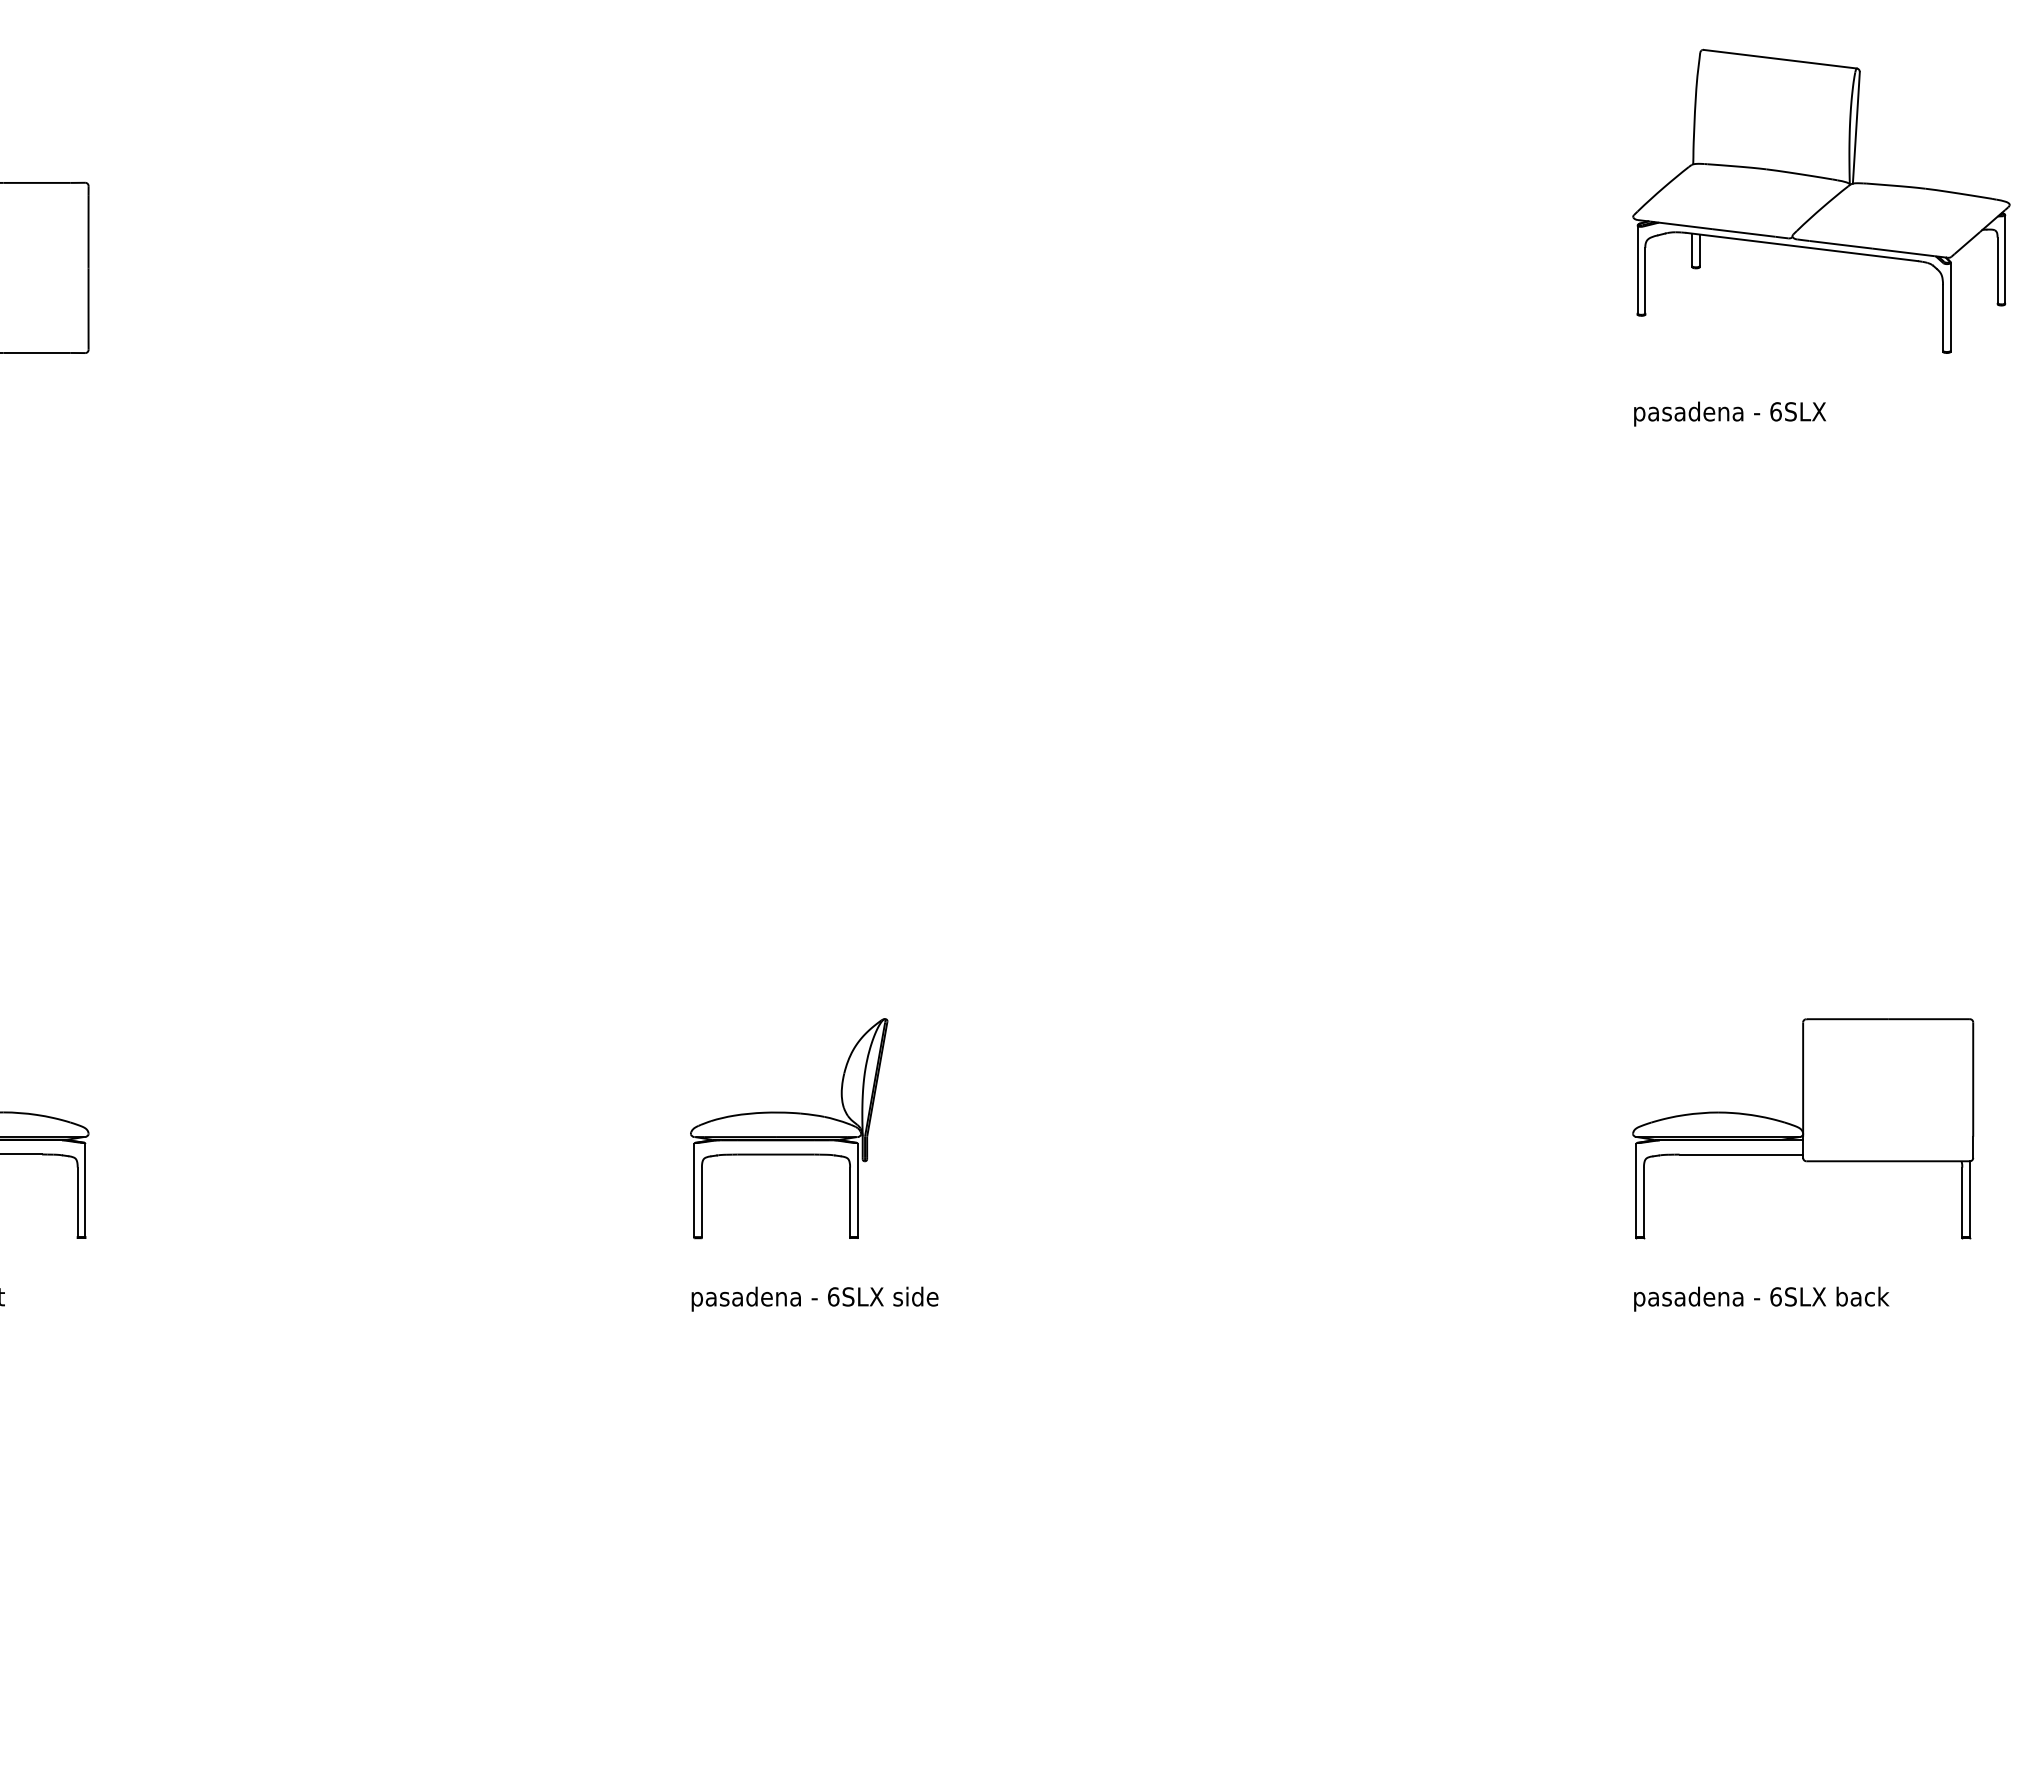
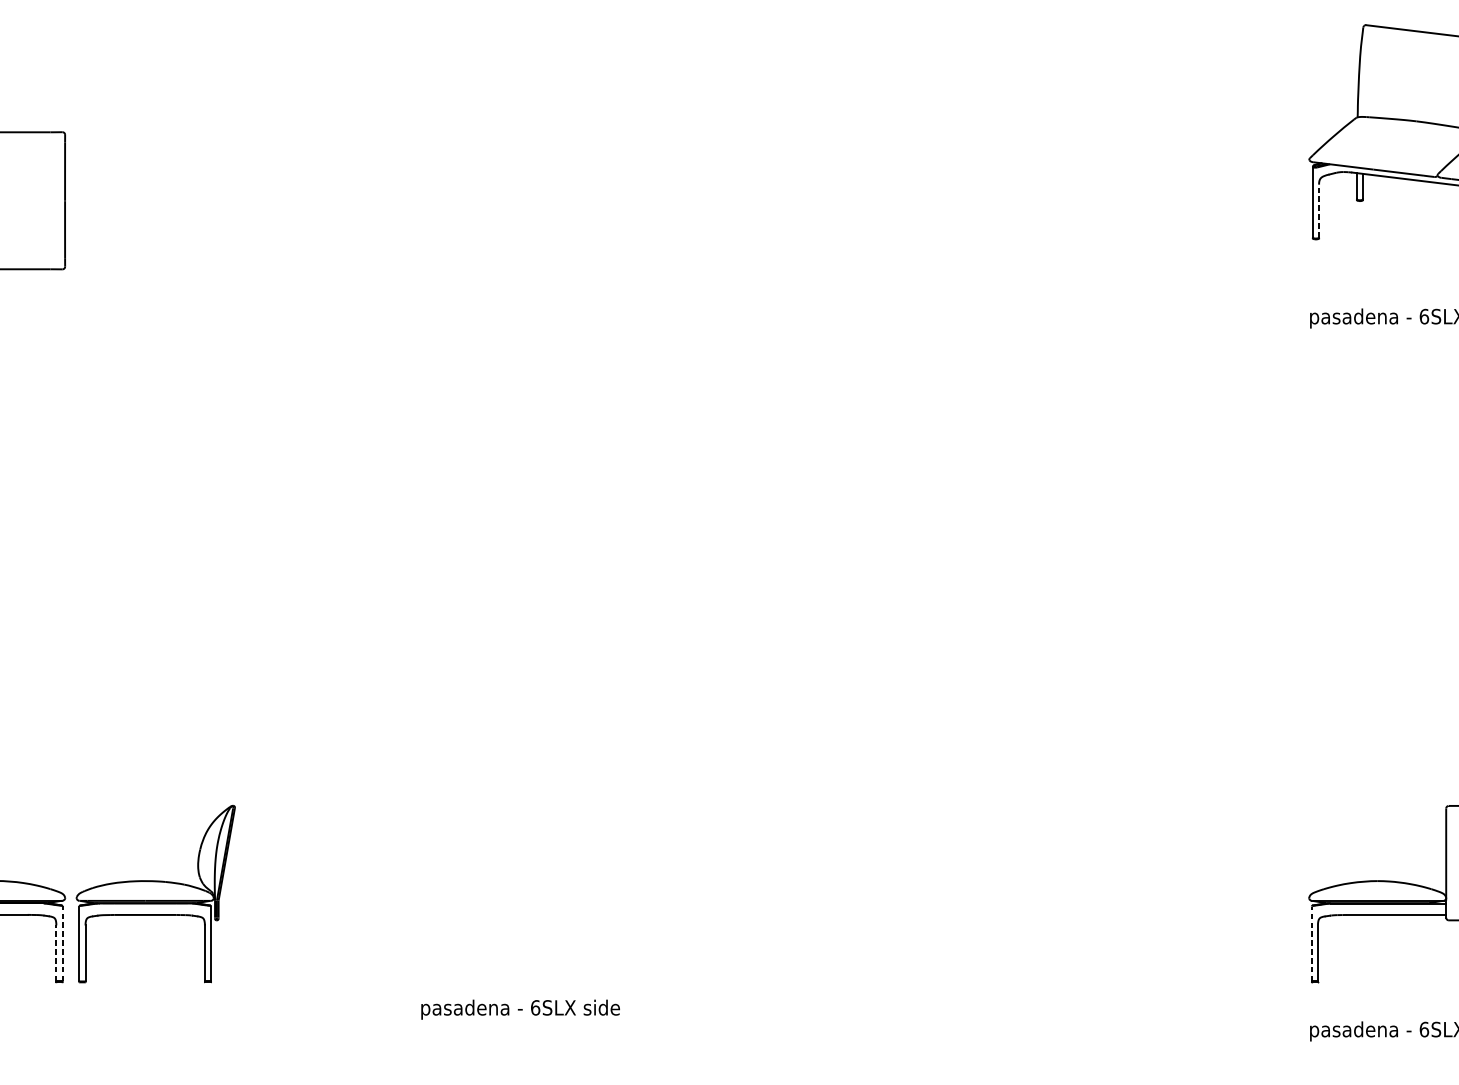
line: (1645, 280) -> (1319, 210), solid -> dashed
part: (789, 1128) -> (156, 893), moved
line: (85, 1189) -> (62, 943), solid -> dashed
line: (1636, 1190) -> (1311, 943), solid -> dashed
line: (77, 1202) -> (56, 953), solid -> dashed
text: (814, 1298) -> (520, 1009), moved

